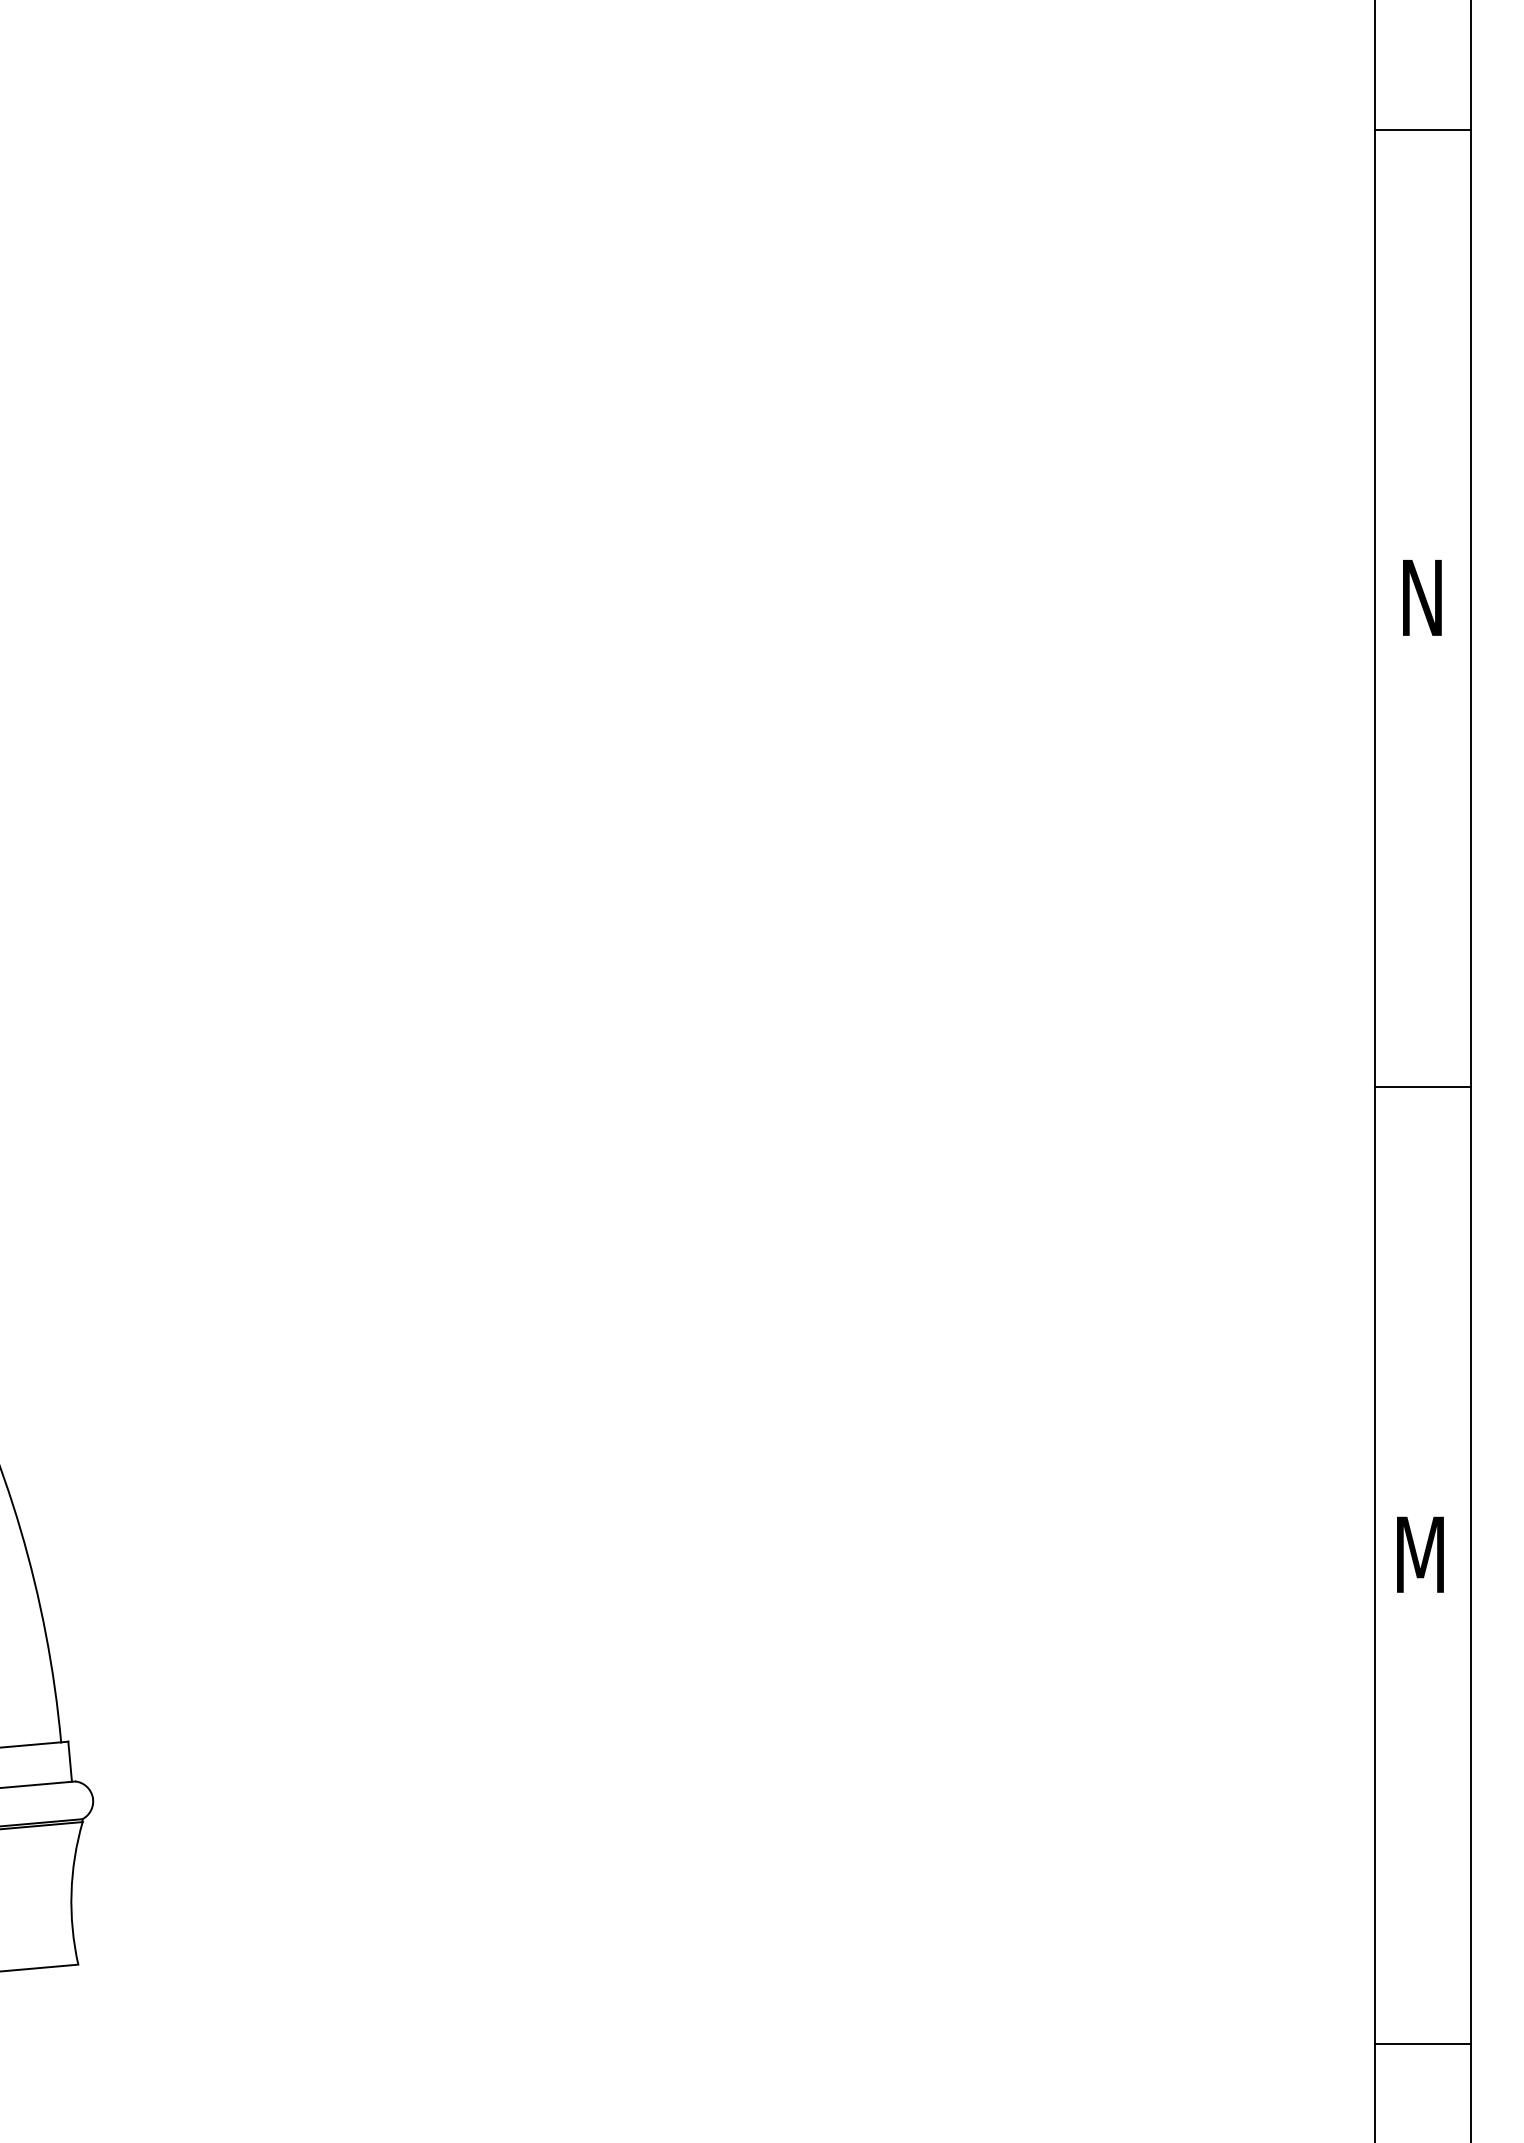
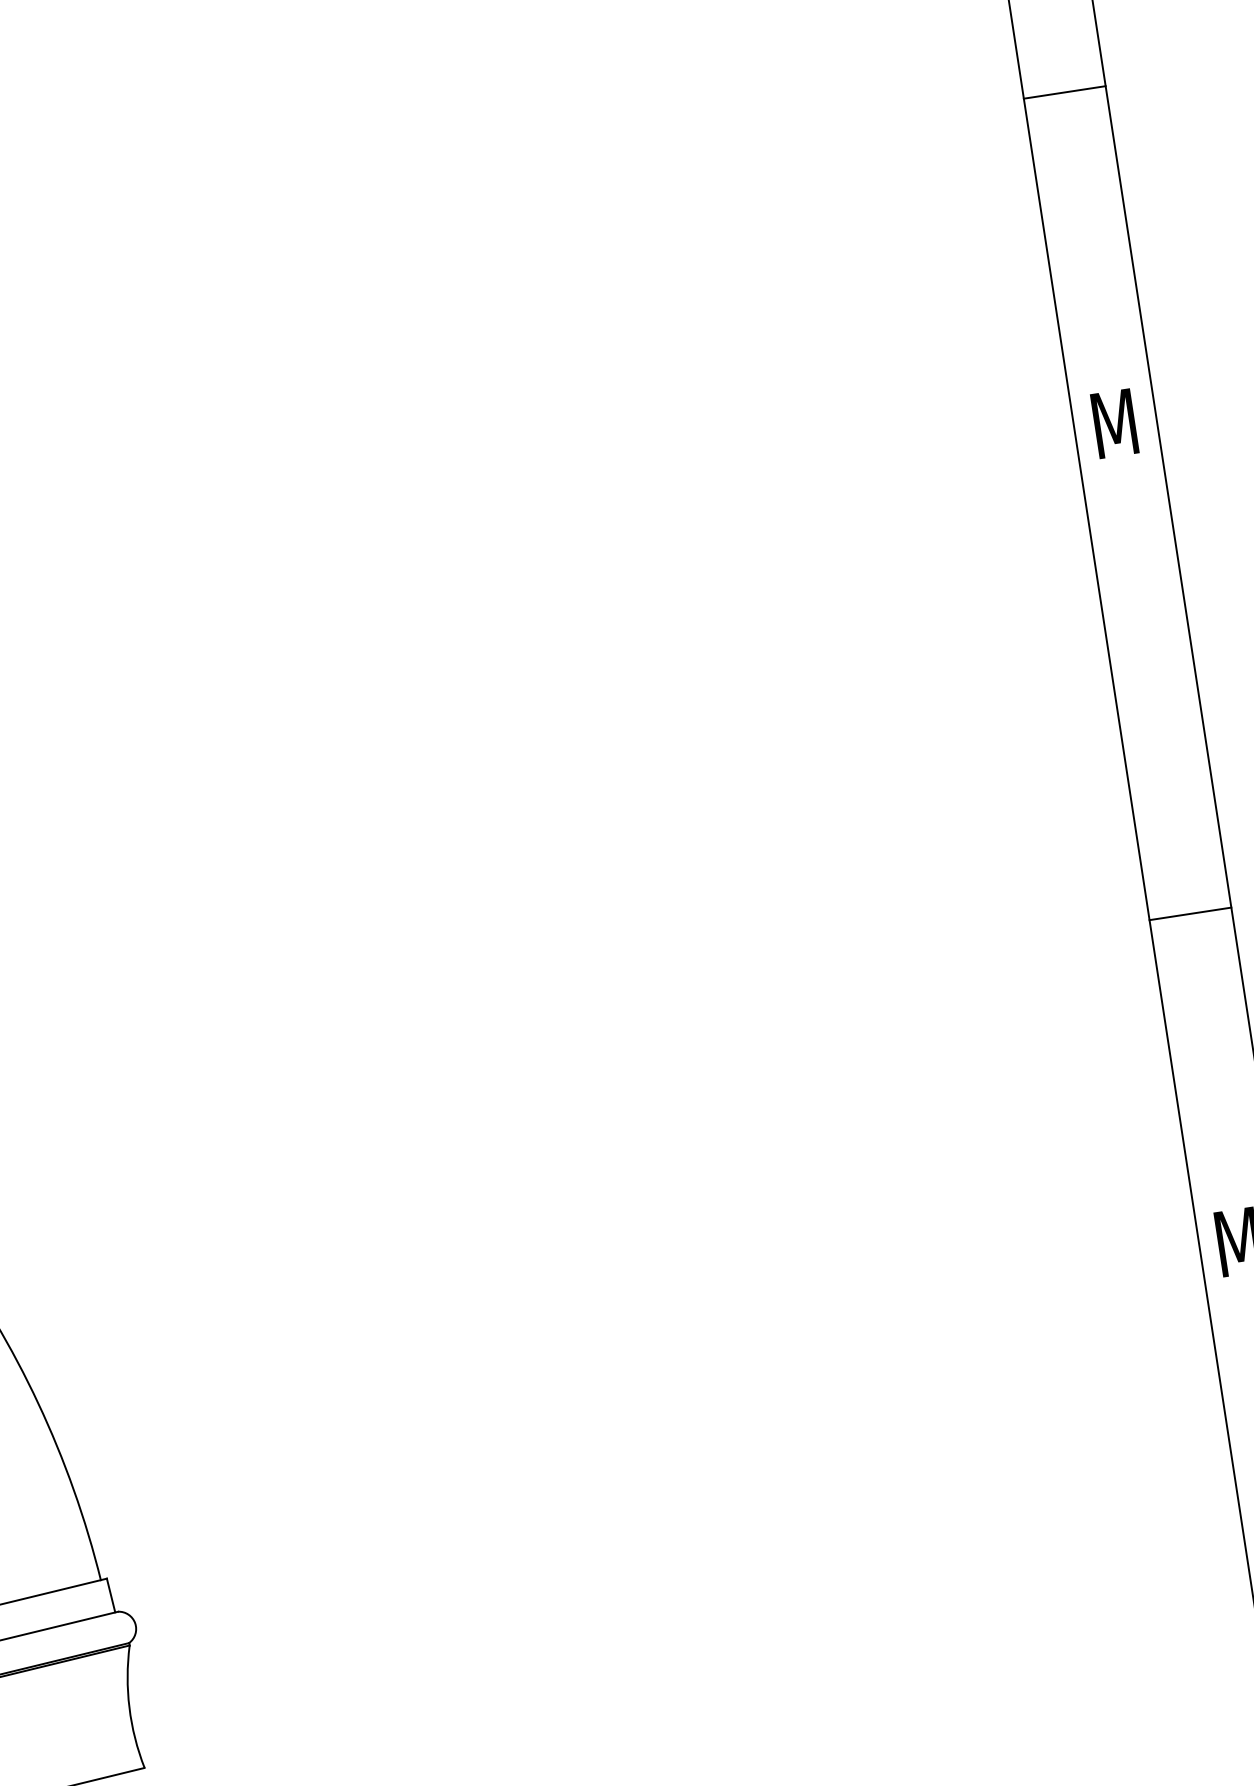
line: (1422, 130) -> (1064, 92), moved
text: (1422, 597) -> (1114, 423), N -> M
line: (1422, 1087) -> (1189, 914), moved

